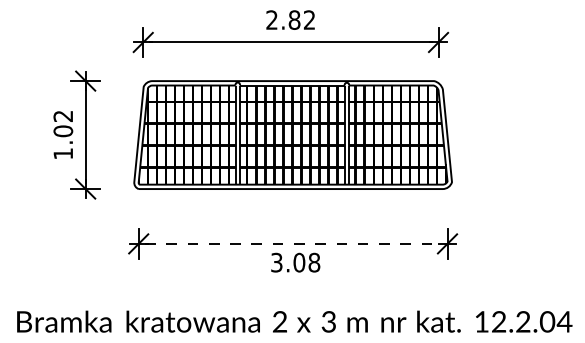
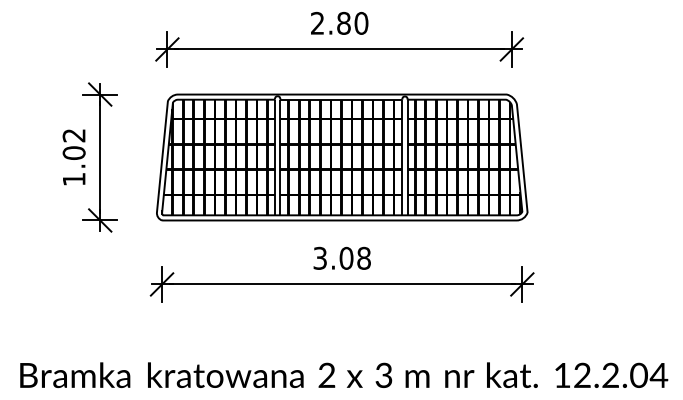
text: (309, 19) -> (361, 22), 2.82 -> 2.80
line: (293, 243) -> (342, 284), dashed -> solid
text: (295, 261) -> (341, 257), moved

